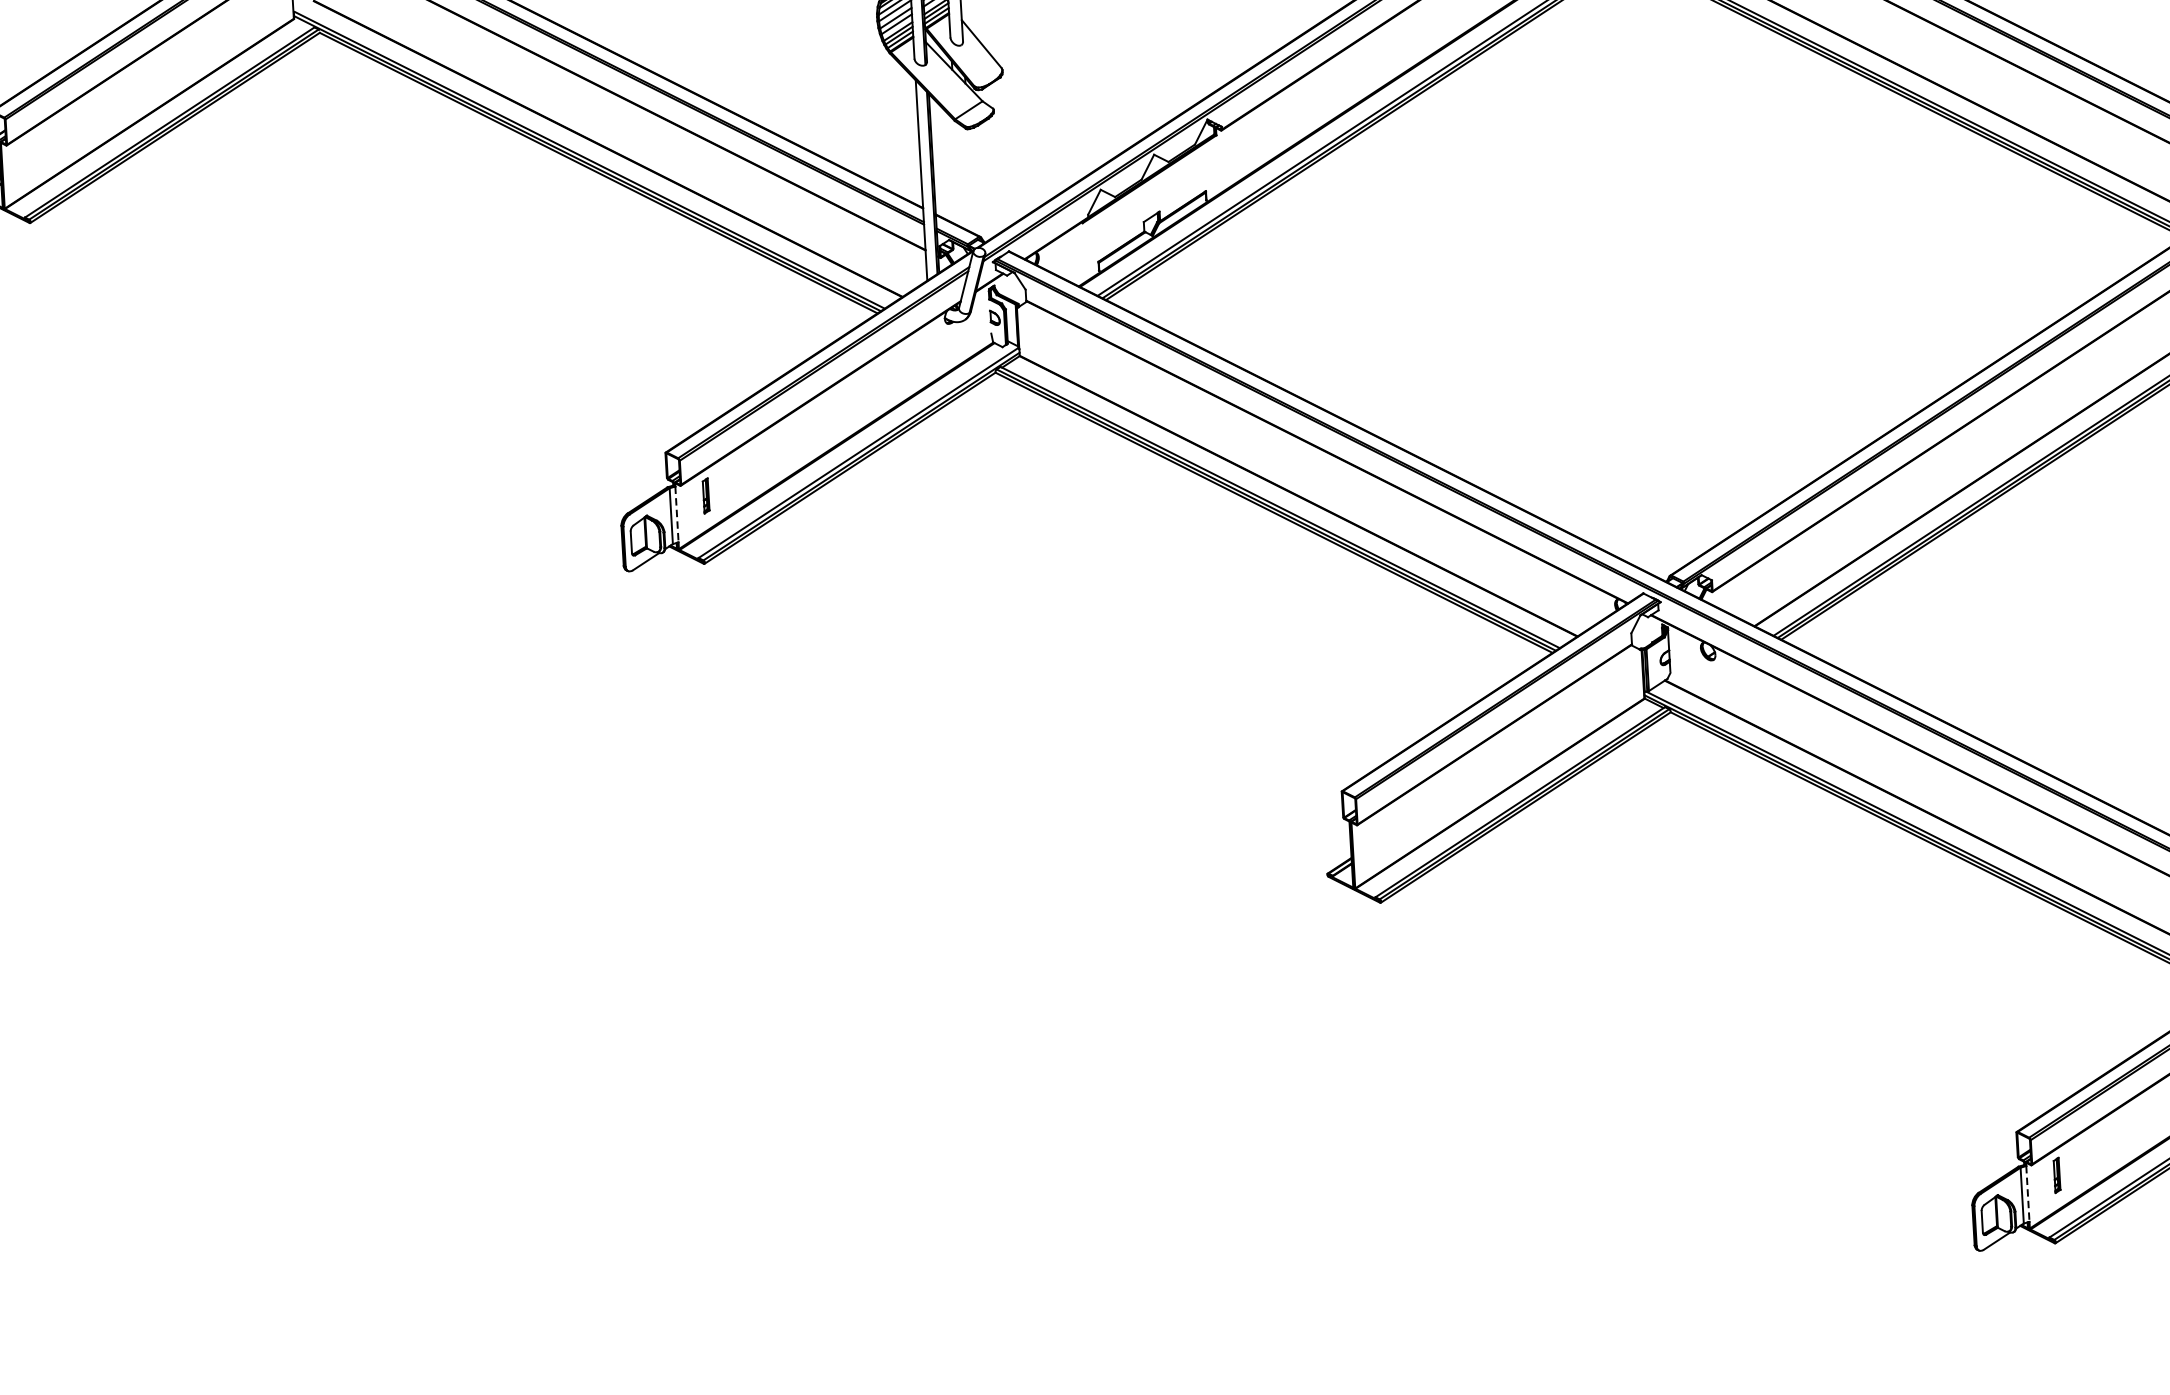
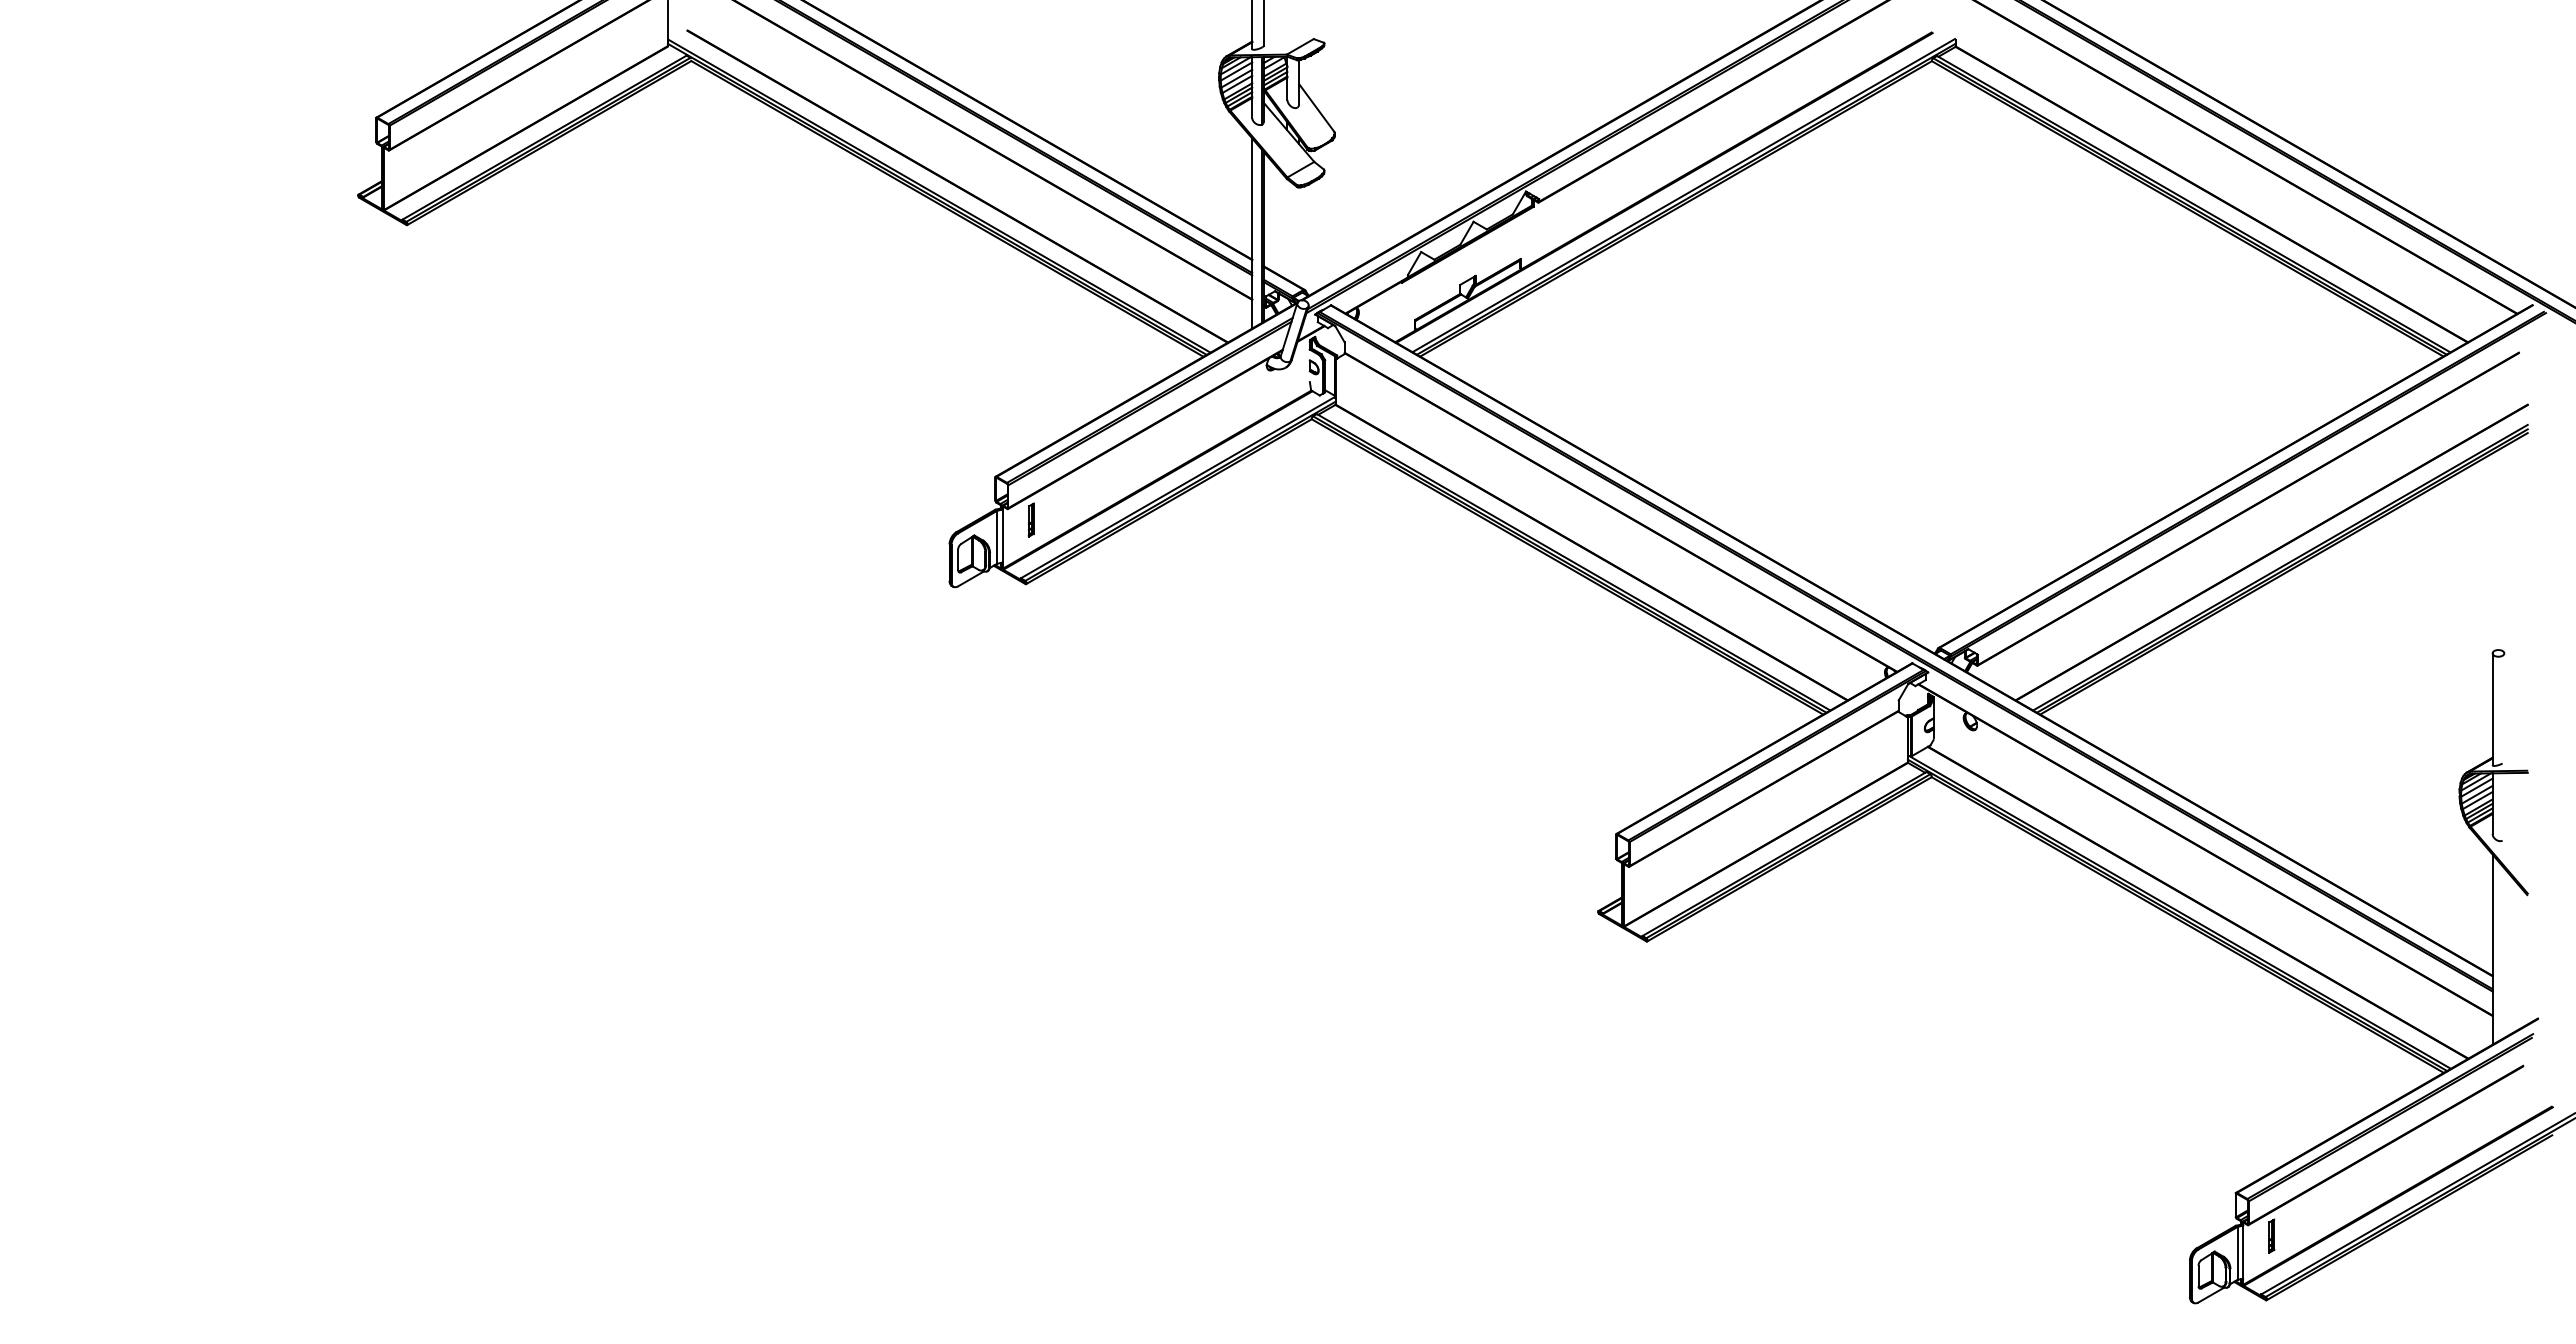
line: (676, 514) -> (1002, 535), dashed -> solid
line: (2028, 1194) -> (2243, 1252), dashed -> solid

